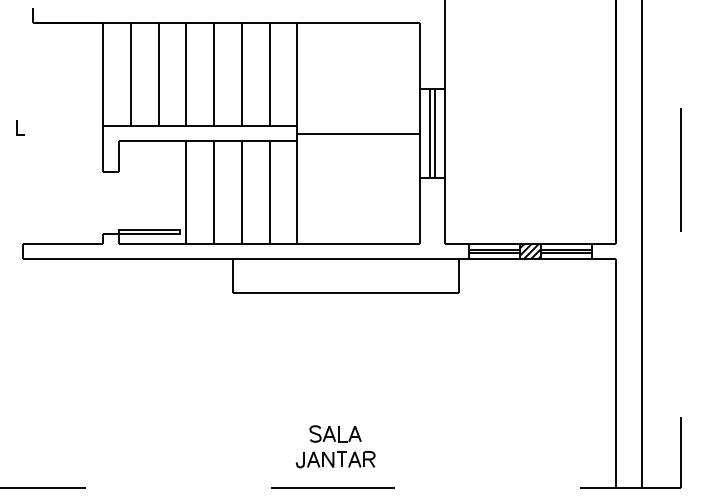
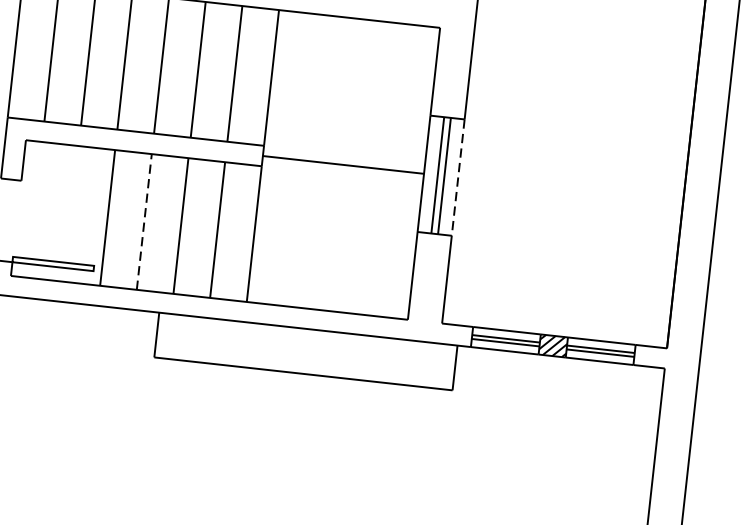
line: (445, 134) -> (458, 178), solid -> dashed
line: (213, 192) -> (143, 221), solid -> dashed

